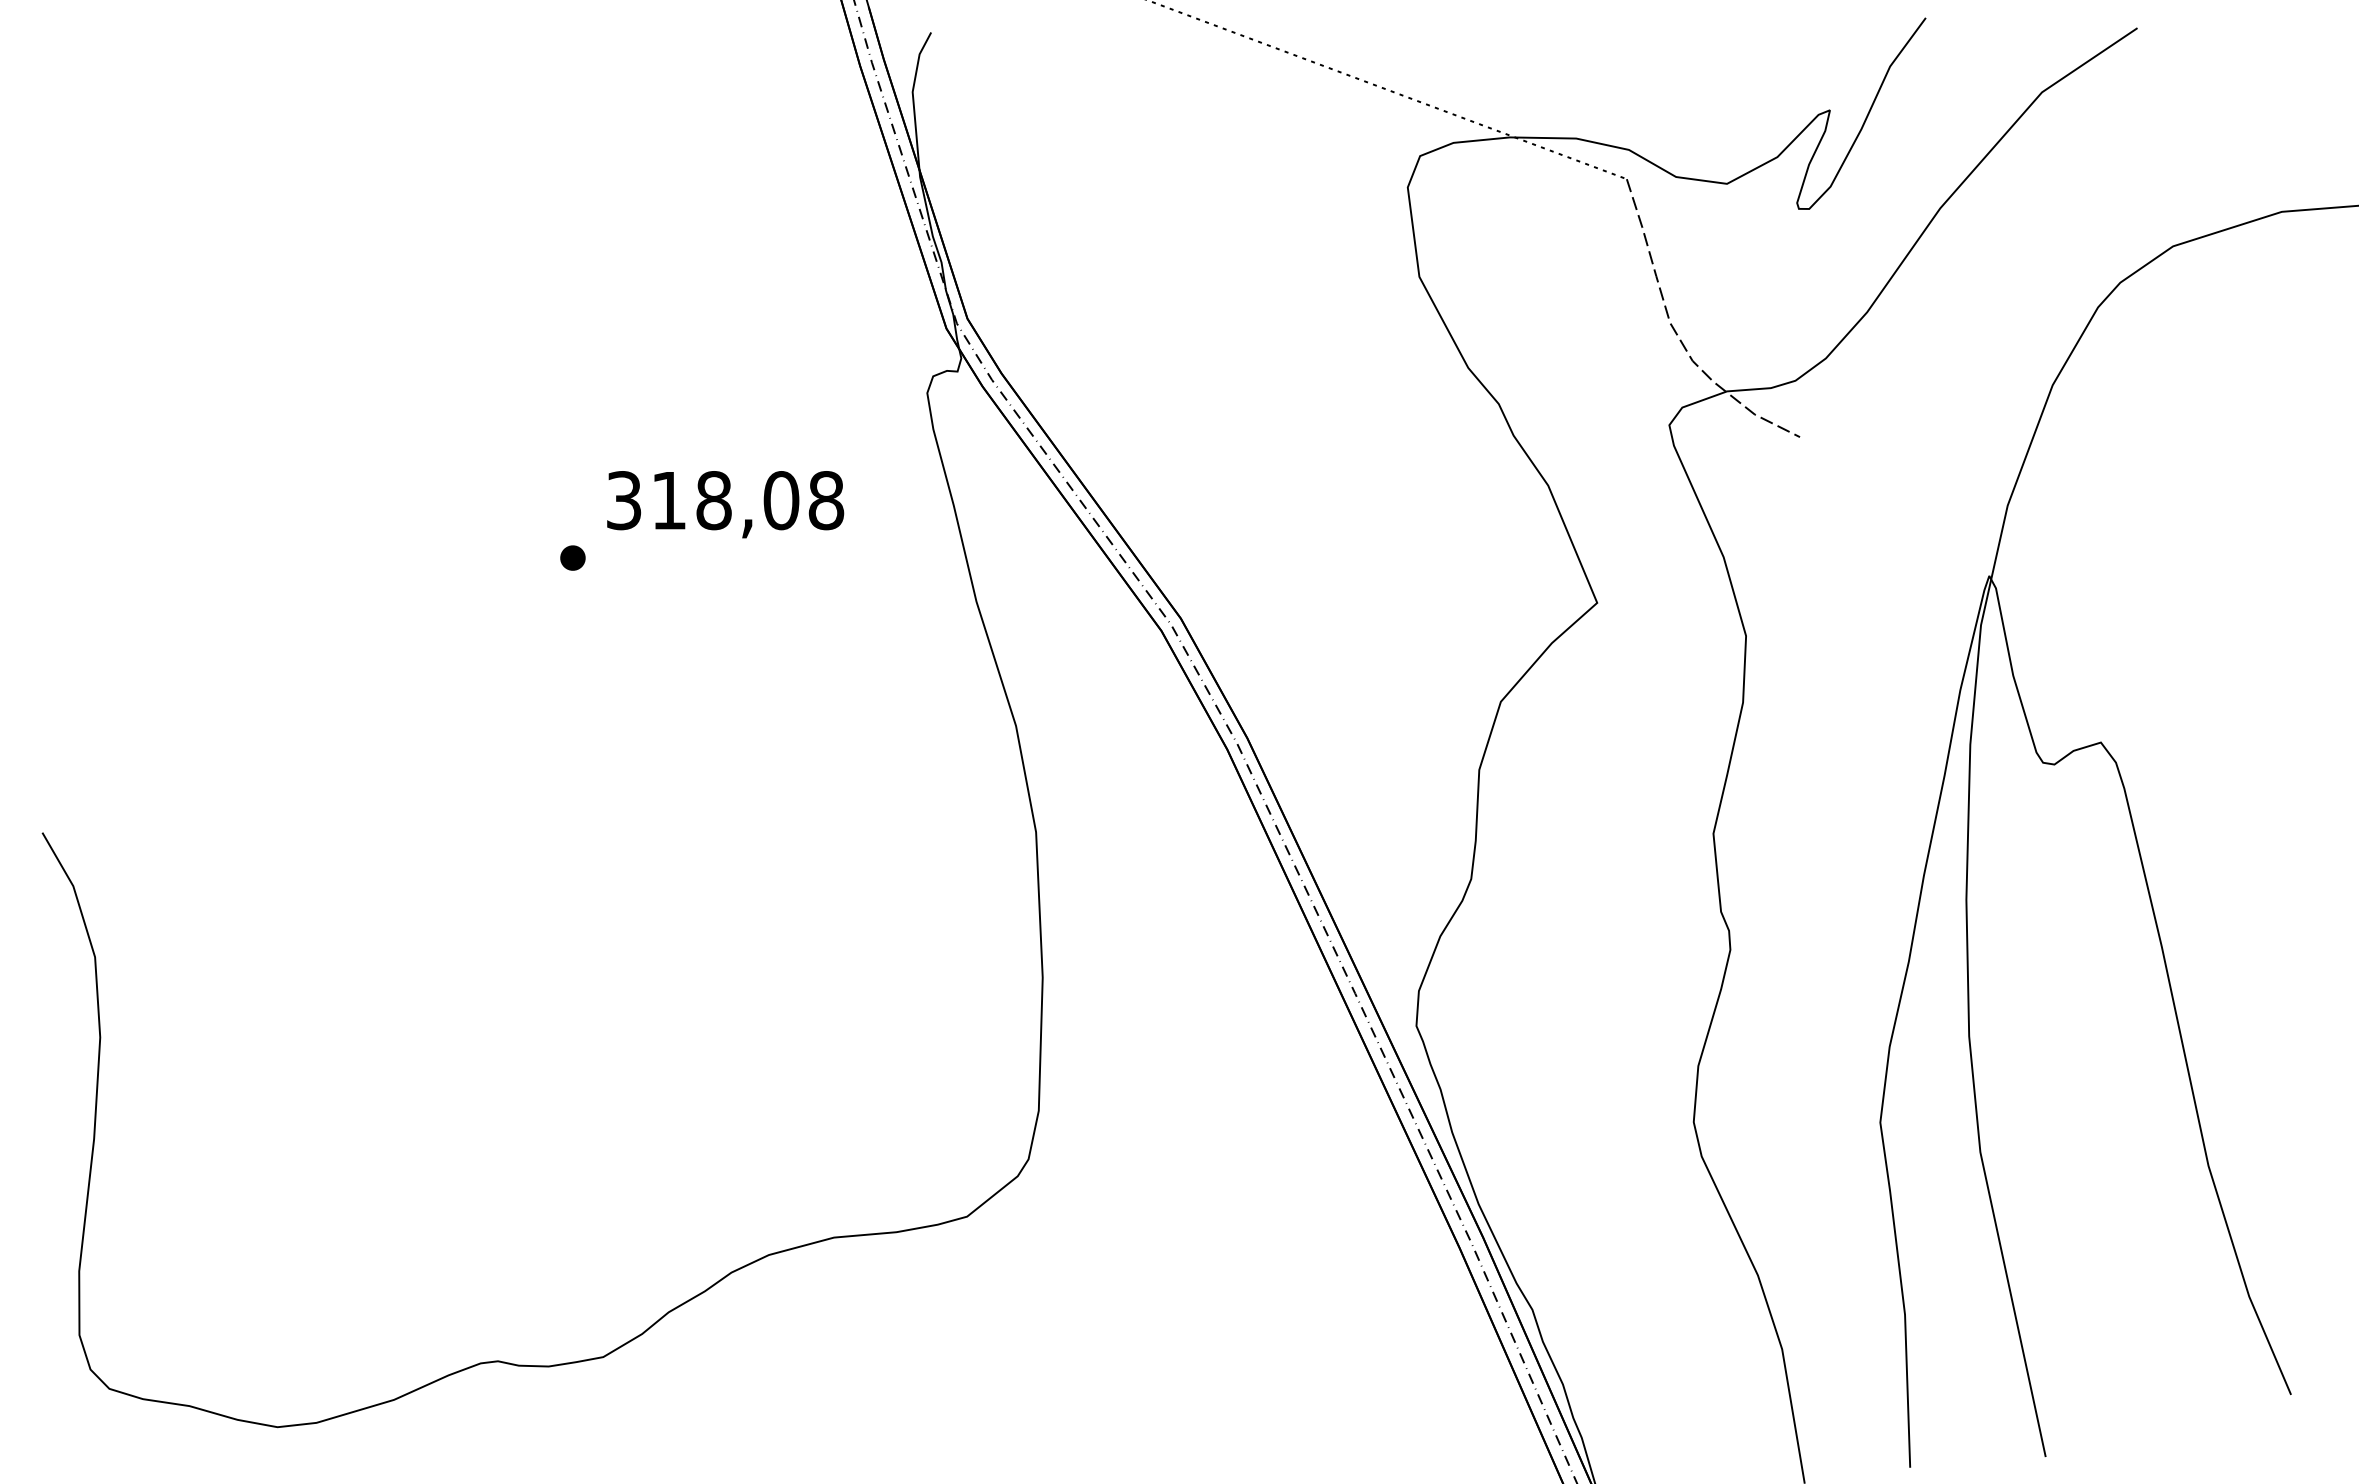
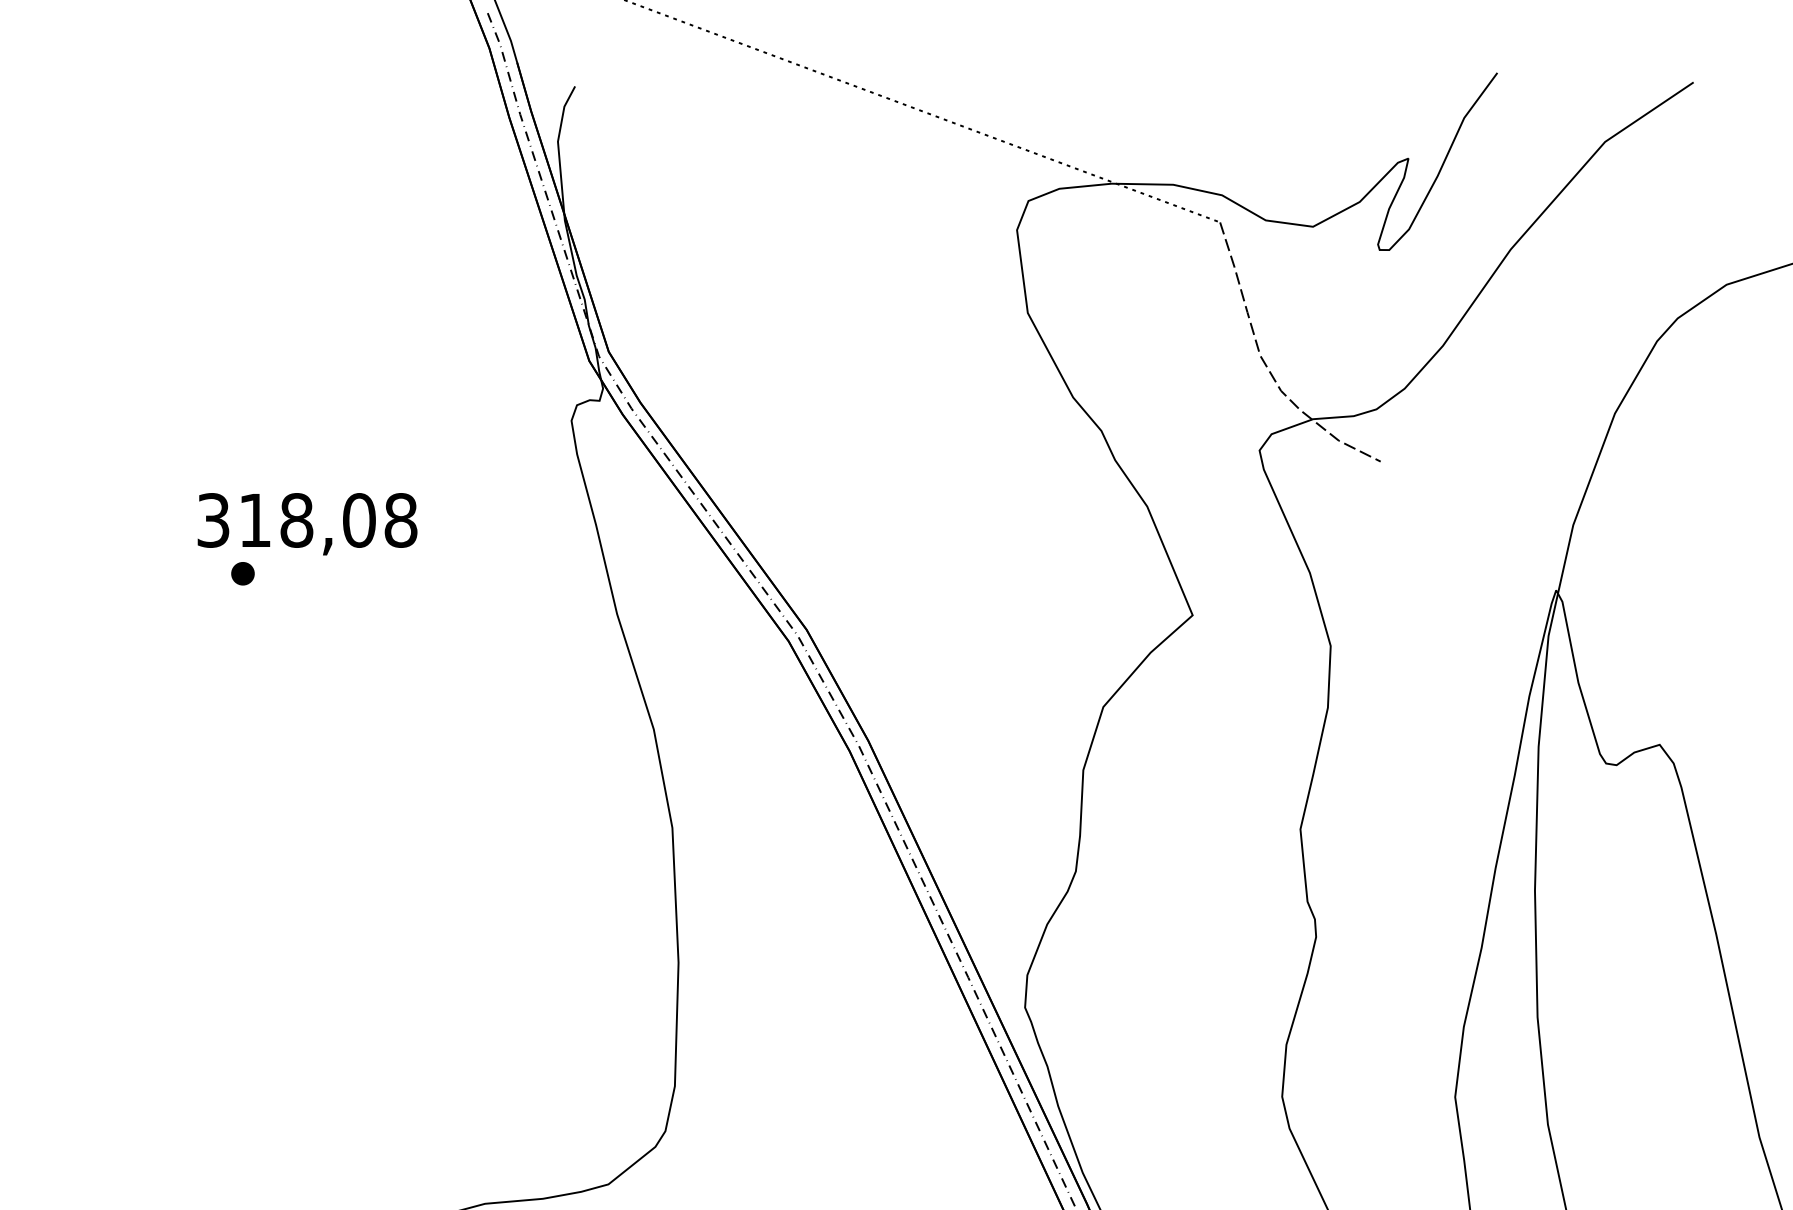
text: (725, 504) -> (307, 524), moved

